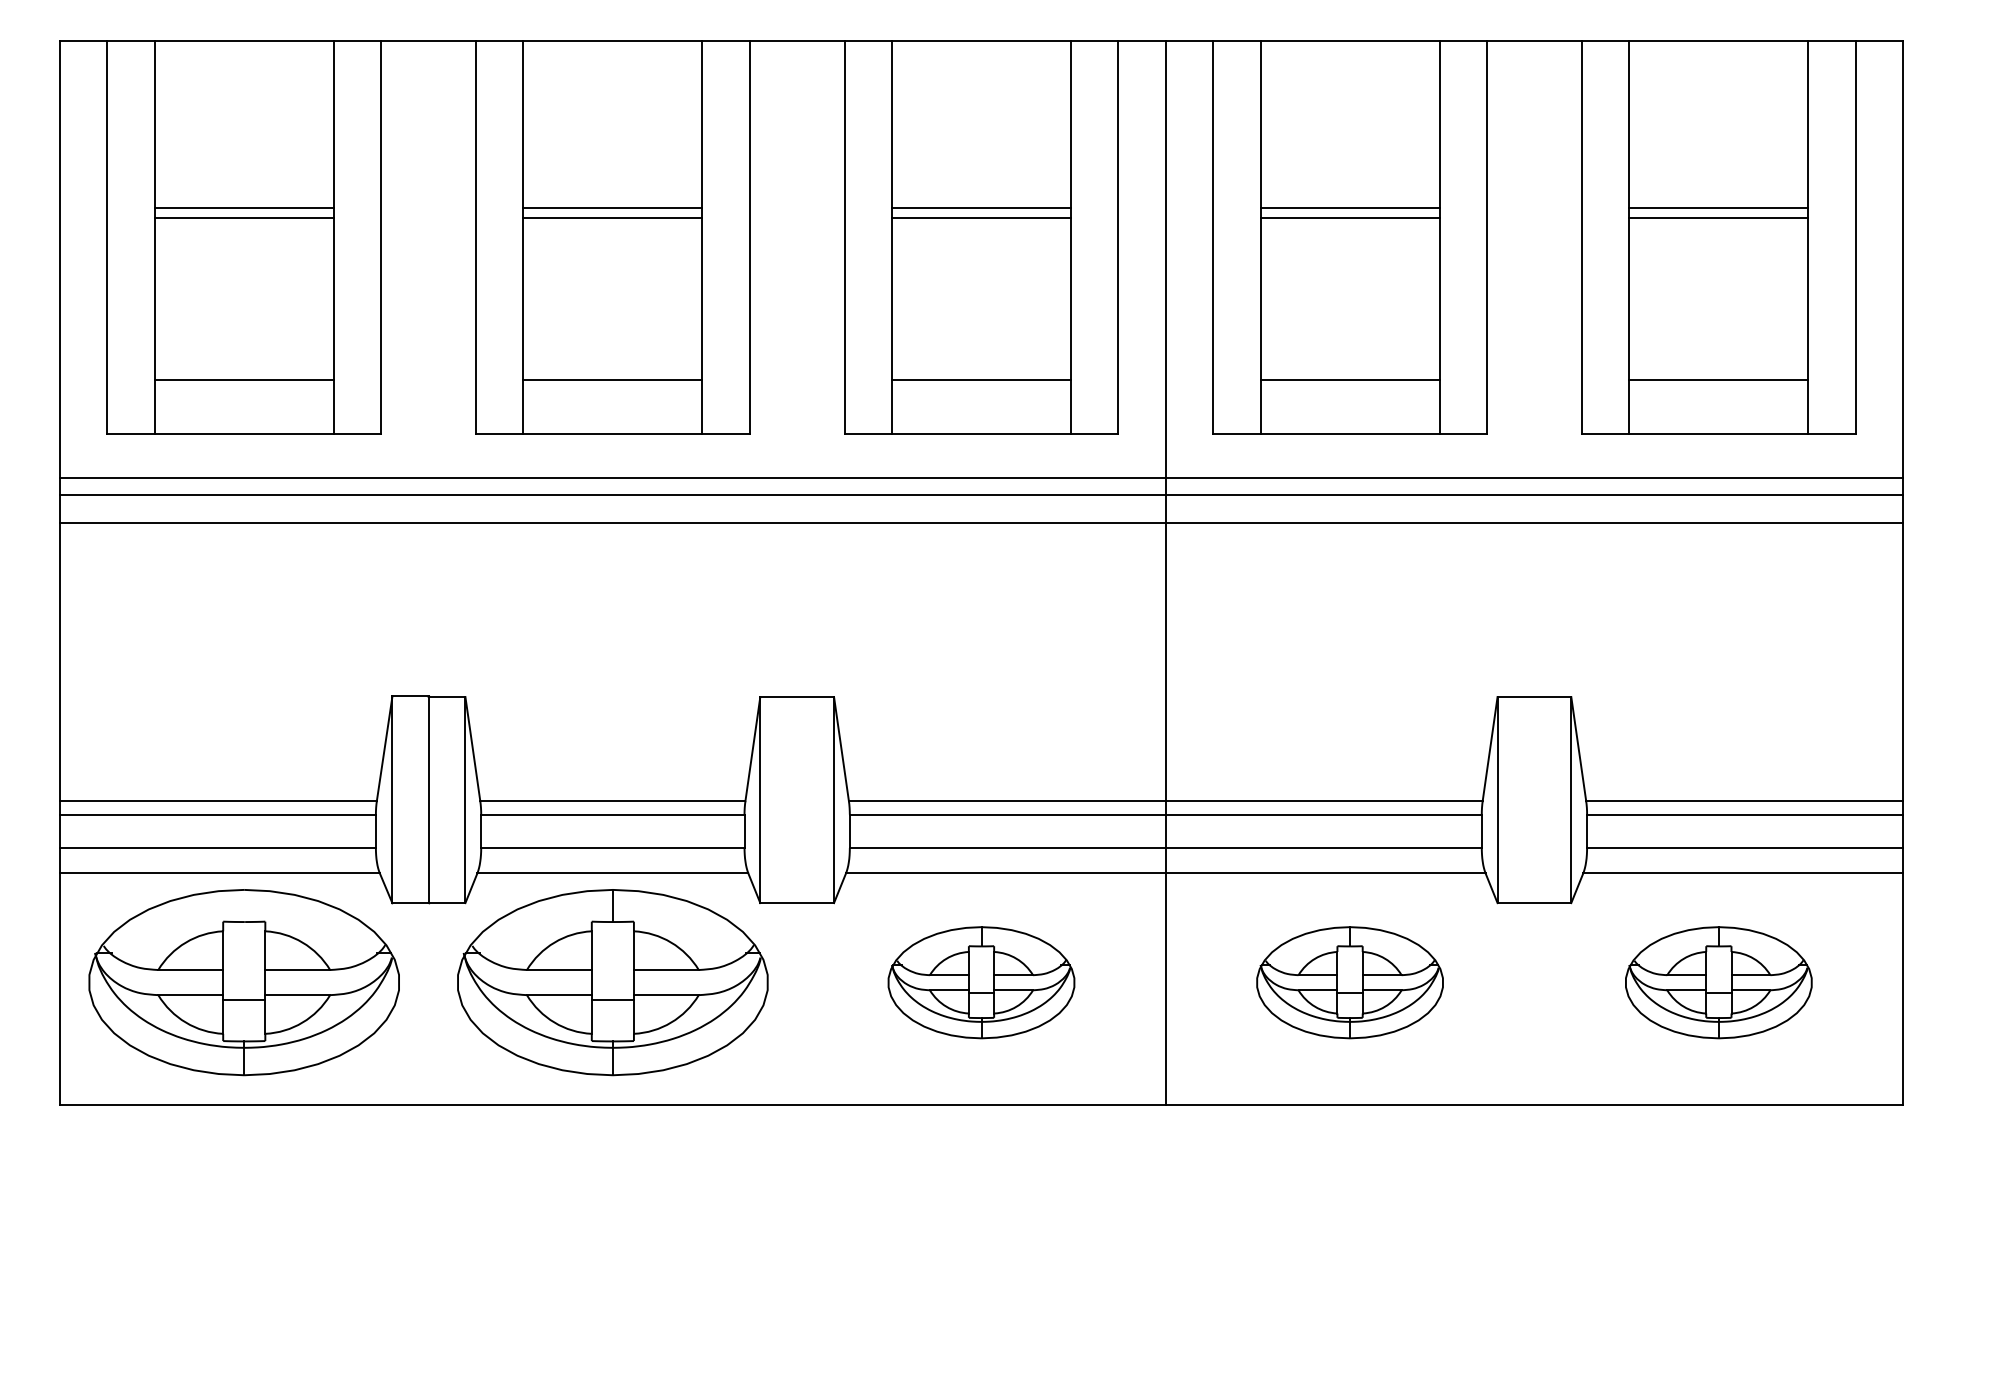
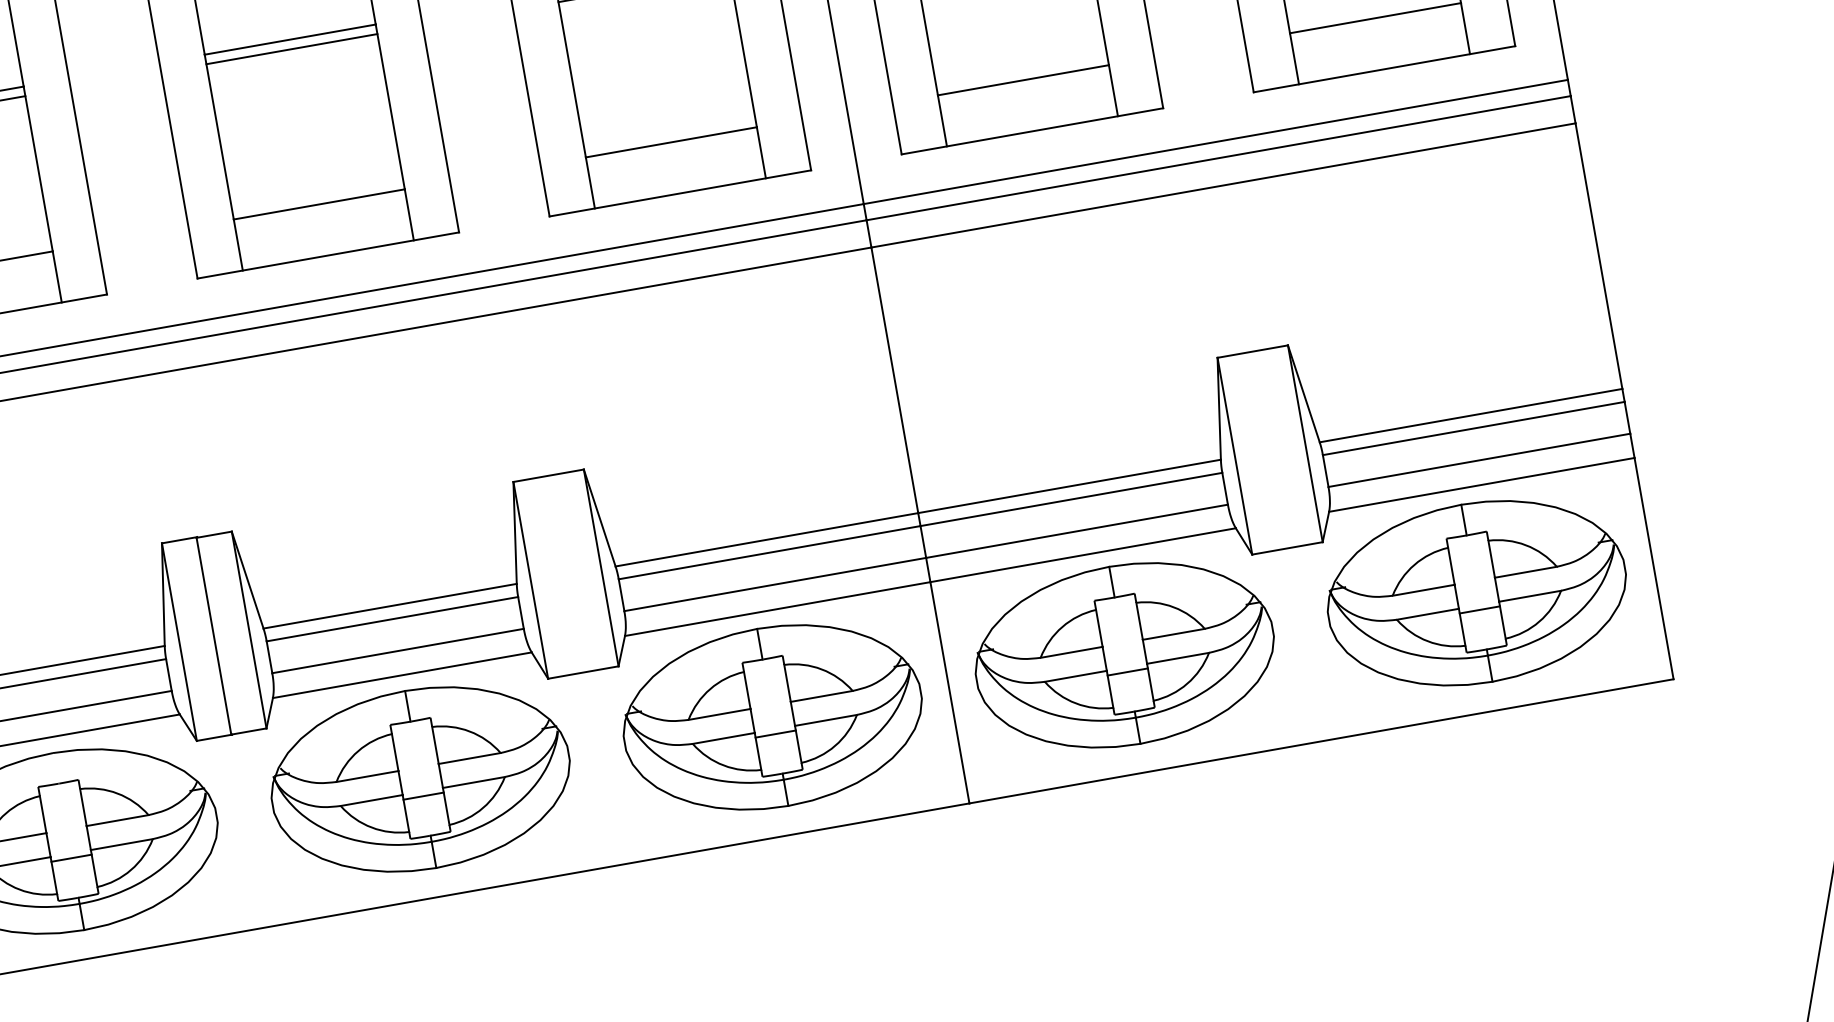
part: (981, 982) -> (772, 717), size x1.67
part: (1349, 982) -> (1124, 655), size x1.67
part: (1718, 982) -> (1476, 593), size x1.67

